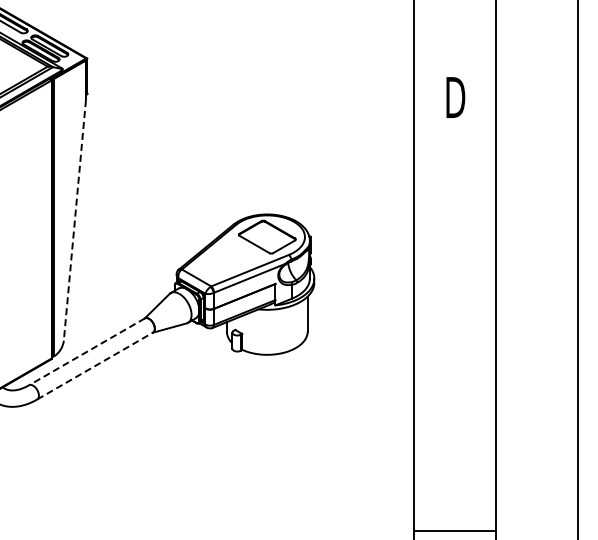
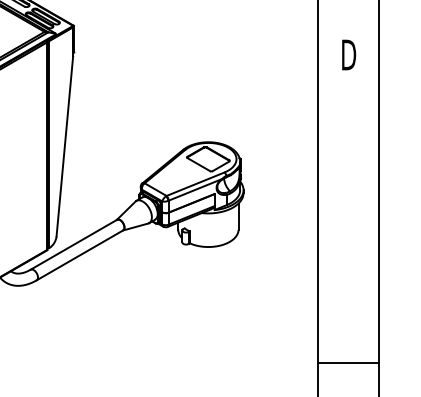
line: (74, 220) -> (64, 146), dashed -> solid
line: (87, 351) -> (74, 244), dashed -> solid
line: (95, 366) -> (80, 255), dashed -> solid
line: (455, 530) -> (348, 362), moved

